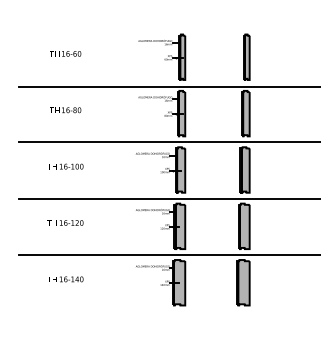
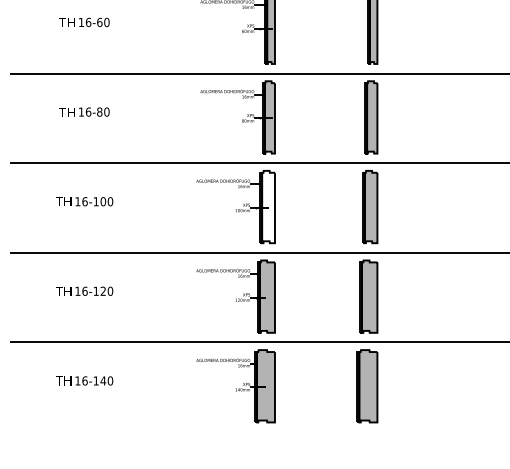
fill: (181, 169) -> (269, 206), removed

